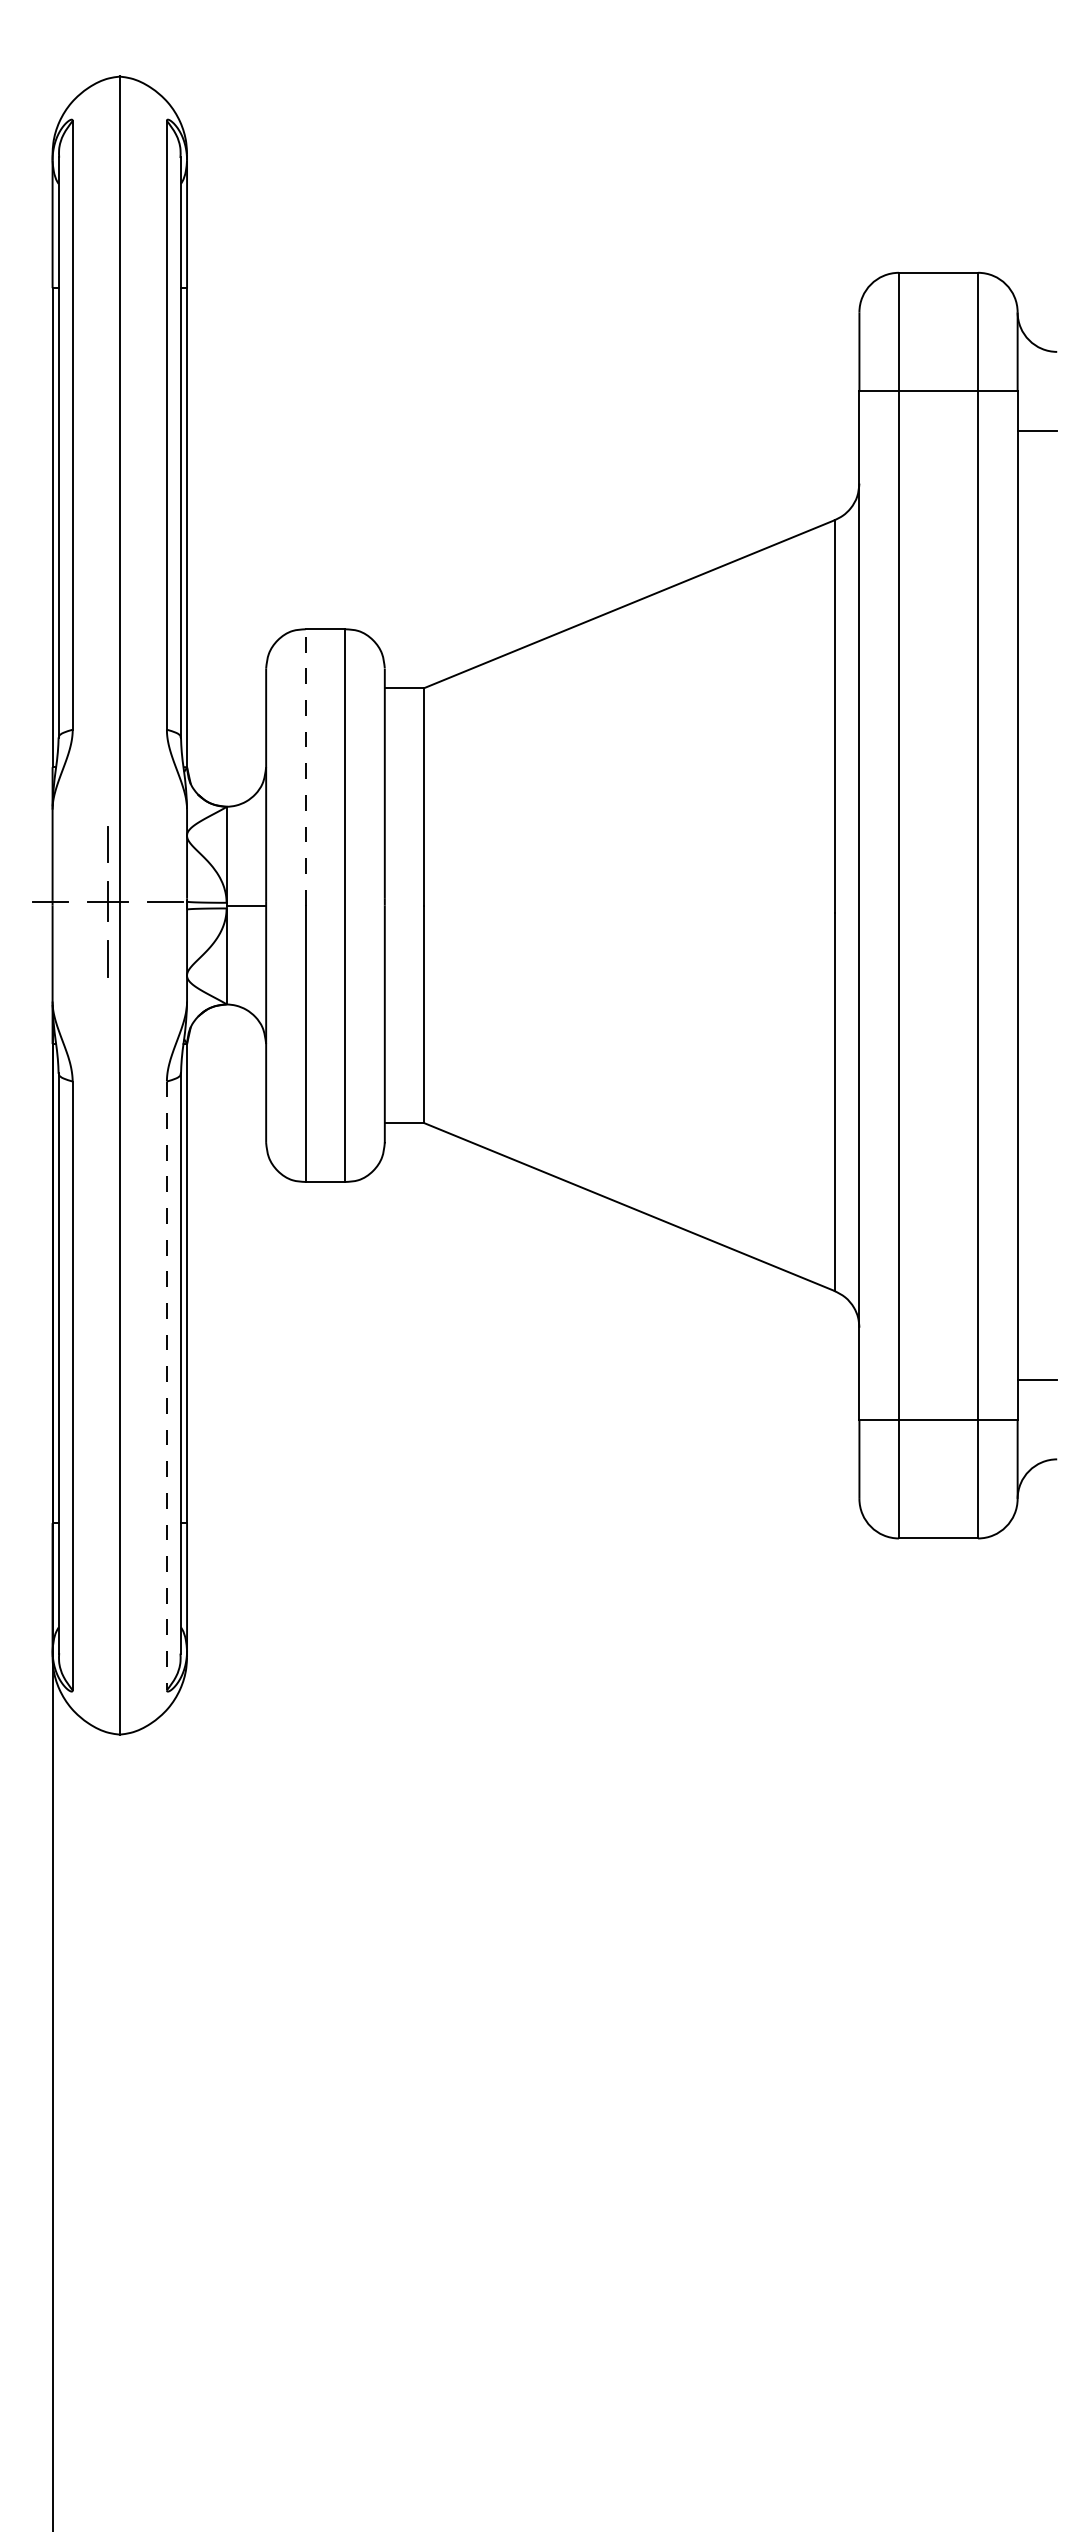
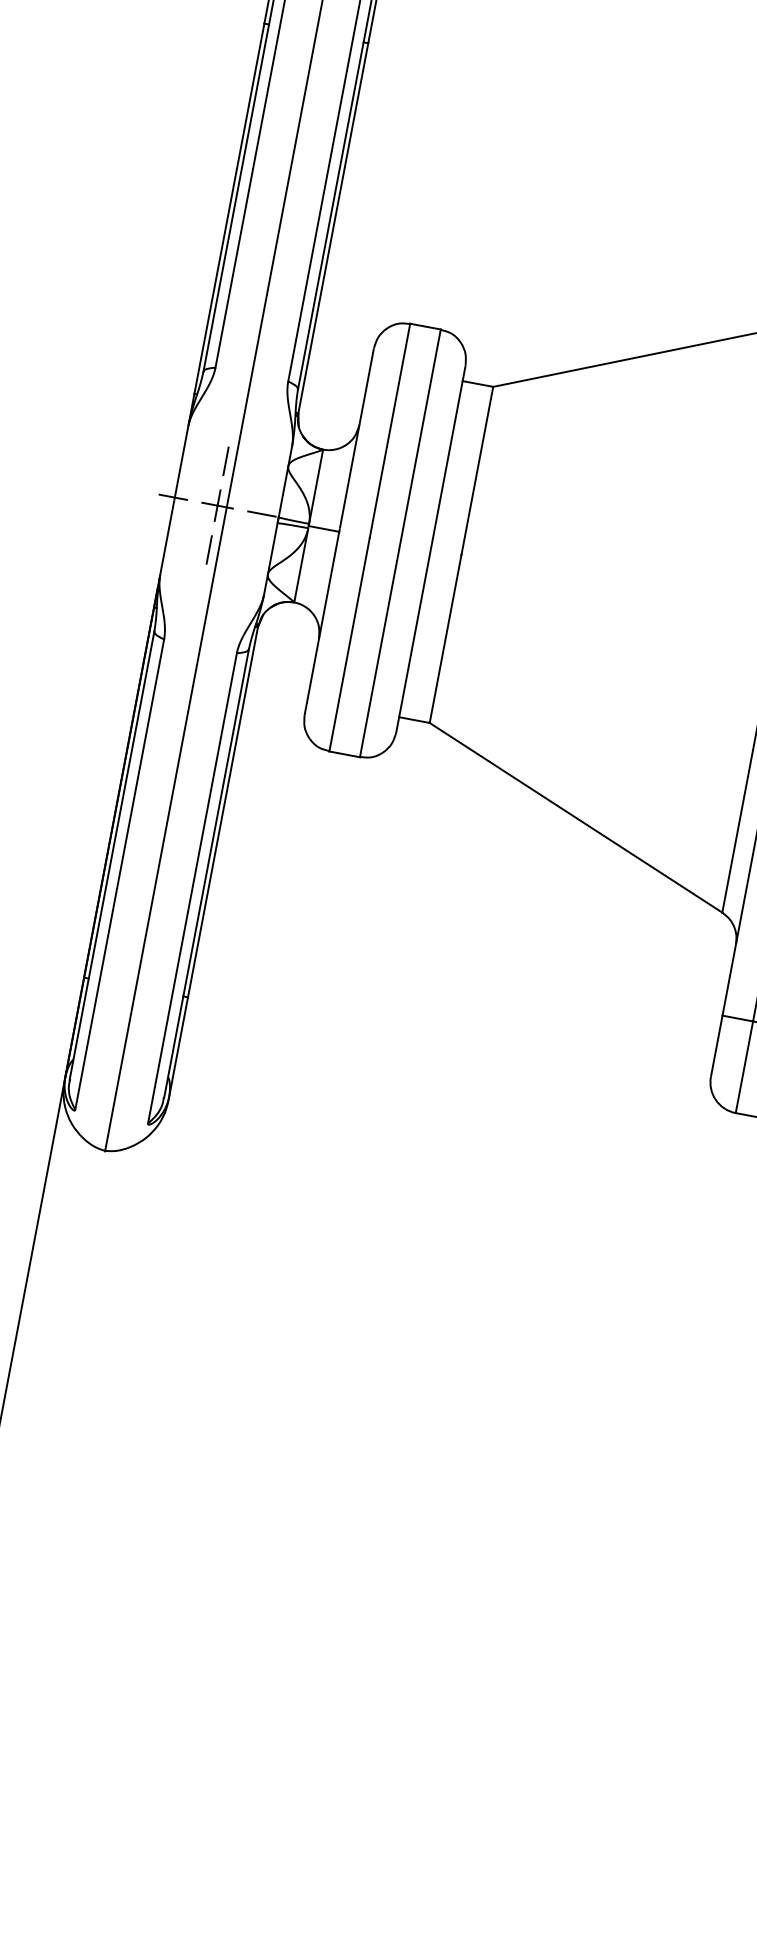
line: (305, 766) -> (389, 430), dashed -> solid
line: (166, 1386) -> (192, 888), dashed -> solid

